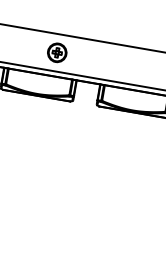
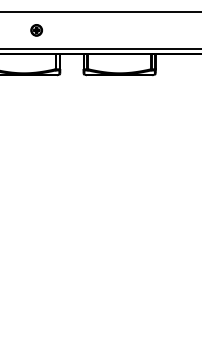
part: (56, 52) -> (36, 30), size x0.6

